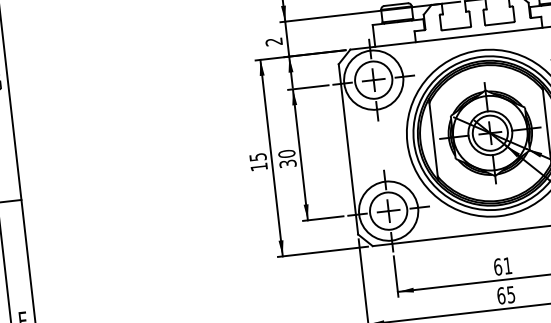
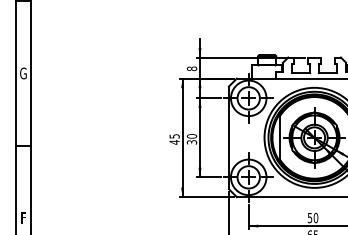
text: (274, 41) -> (192, 68), 2 -> 8
text: (259, 167) -> (174, 142), 15 -> 45
text: (501, 265) -> (312, 217), 61 -> 50

